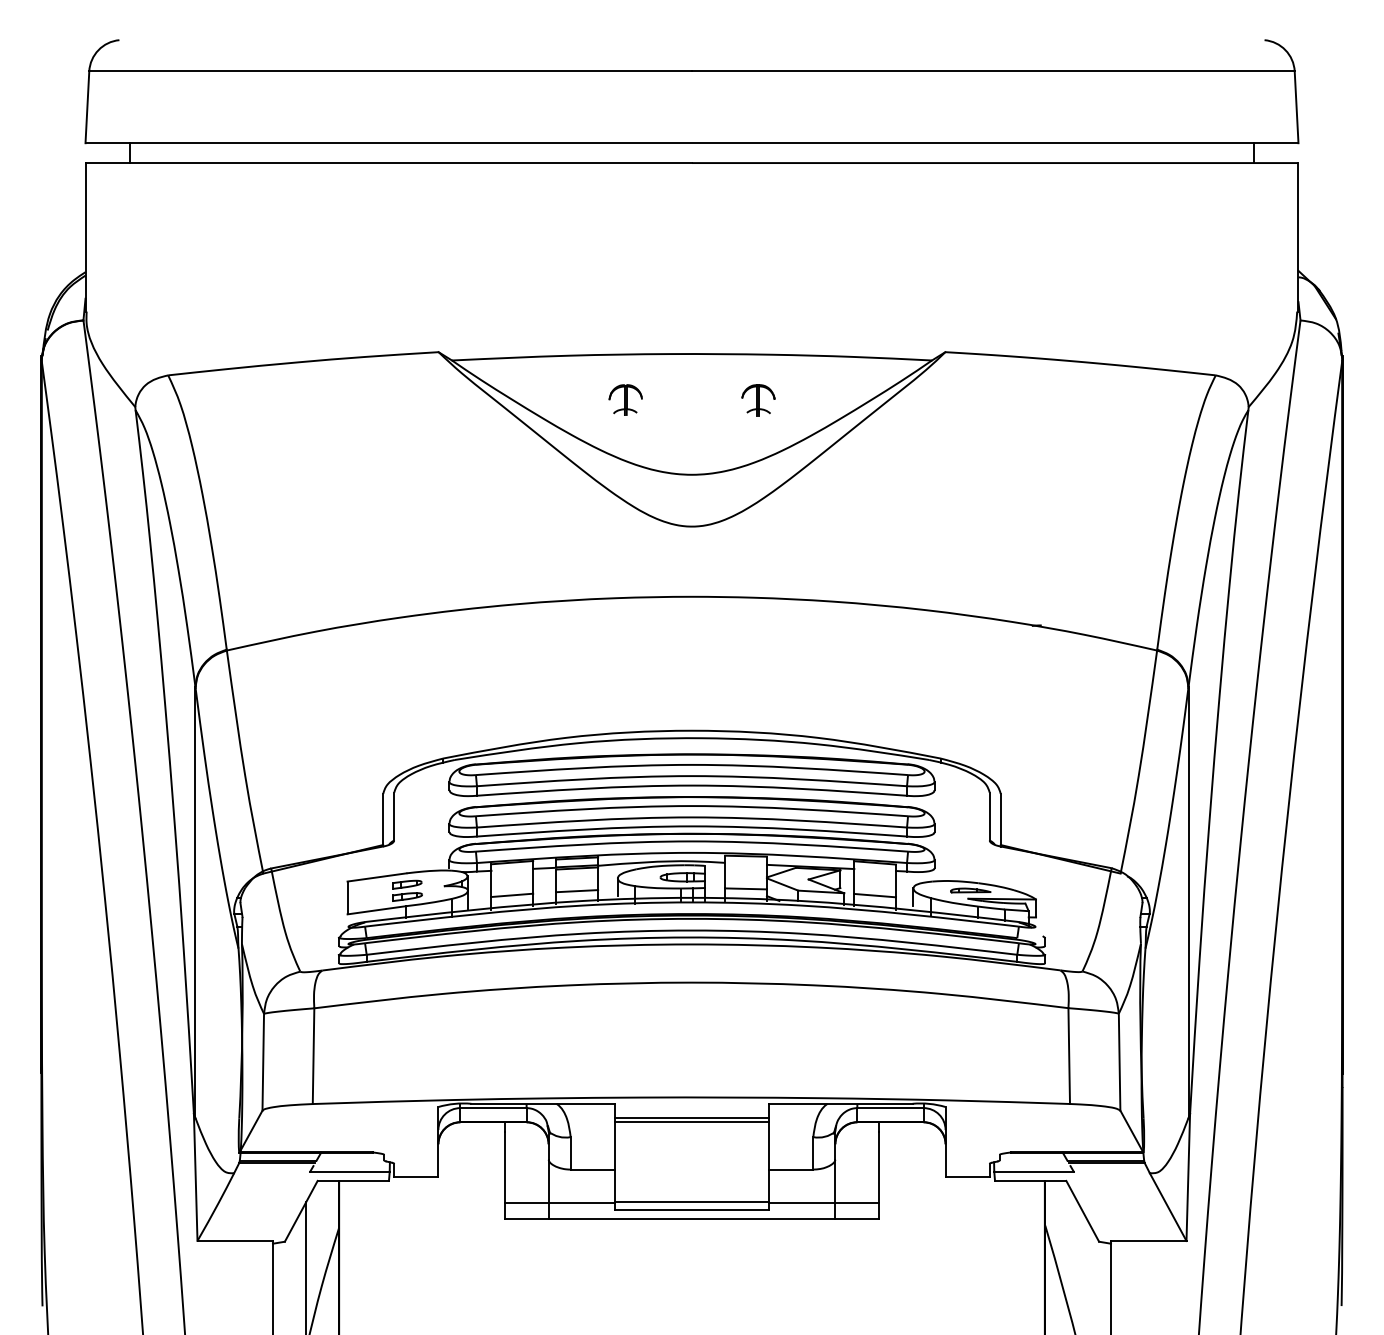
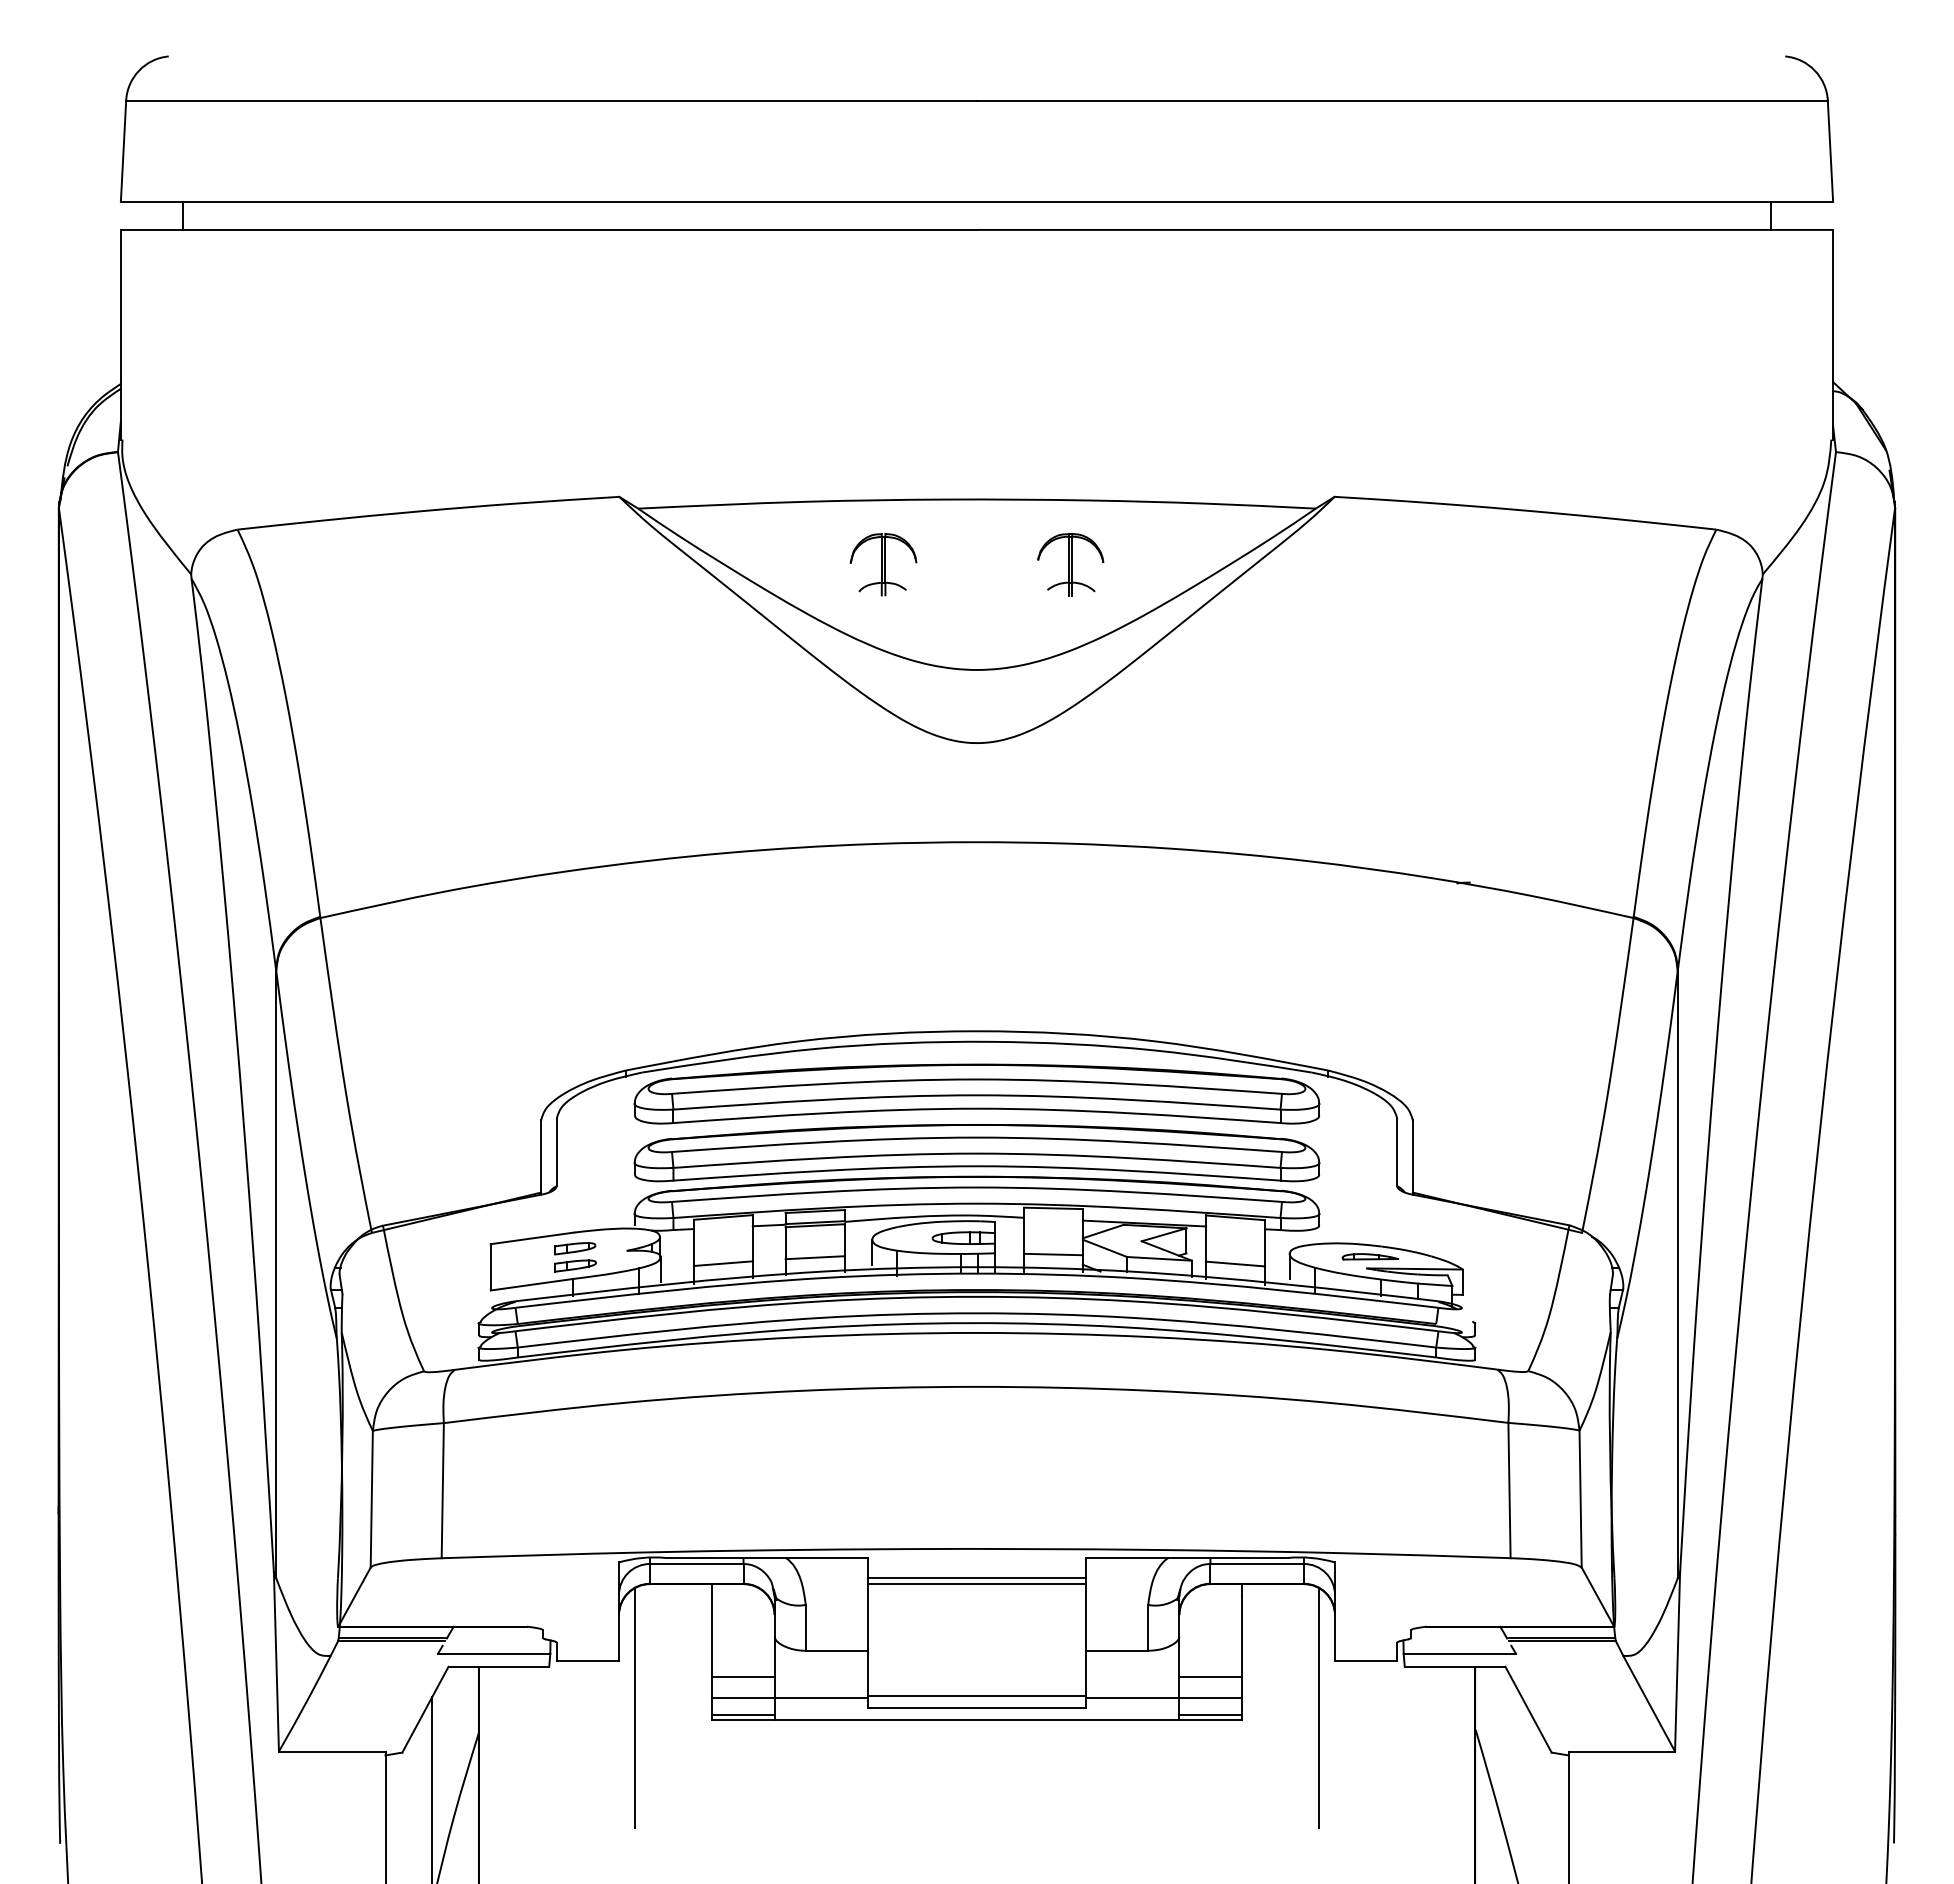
part: (625, 400) -> (883, 564), size x1.43
part: (758, 400) -> (1070, 564), size x1.43
line: (526, 1187) -> (743, 1676), added
line: (857, 1187) -> (1210, 1676), added
line: (934, 1209) -> (1319, 1707), added
line: (449, 1210) -> (634, 1708), added
line: (526, 1215) -> (743, 1715), added
line: (857, 1215) -> (1210, 1715), added

